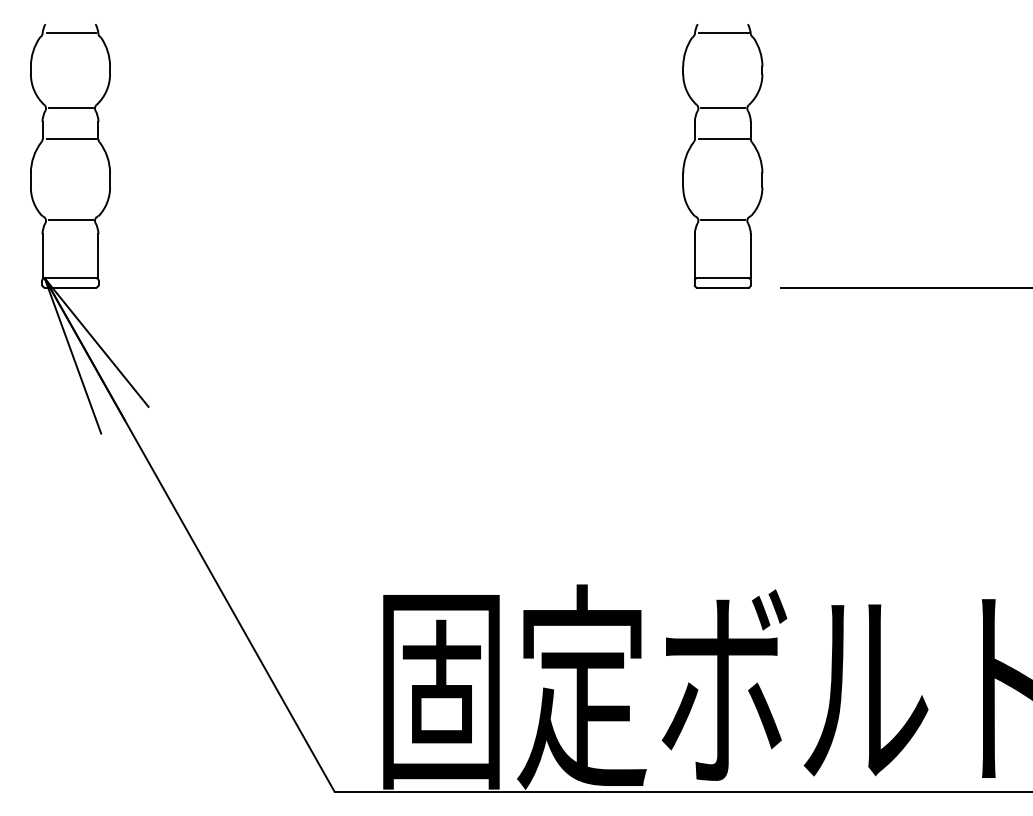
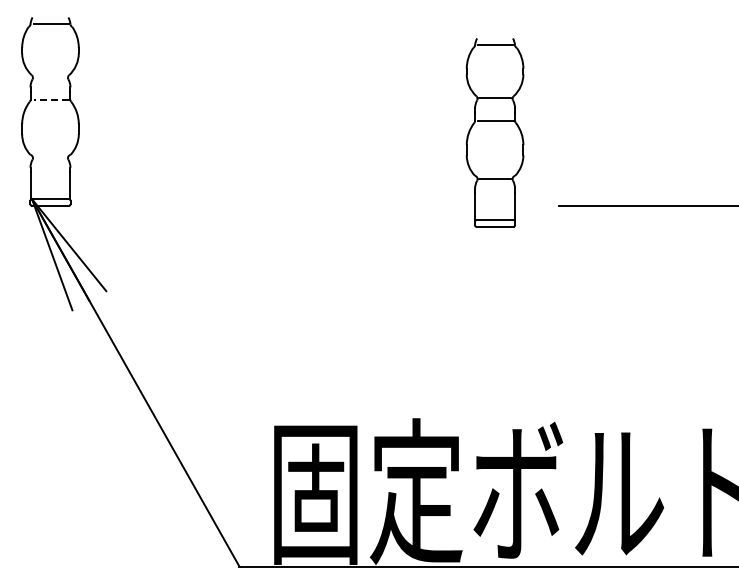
line: (70, 108) -> (50, 77), removed
line: (71, 138) -> (51, 99), solid -> dashed
part: (722, 155) -> (494, 132), moved
line: (70, 219) -> (50, 157), removed

